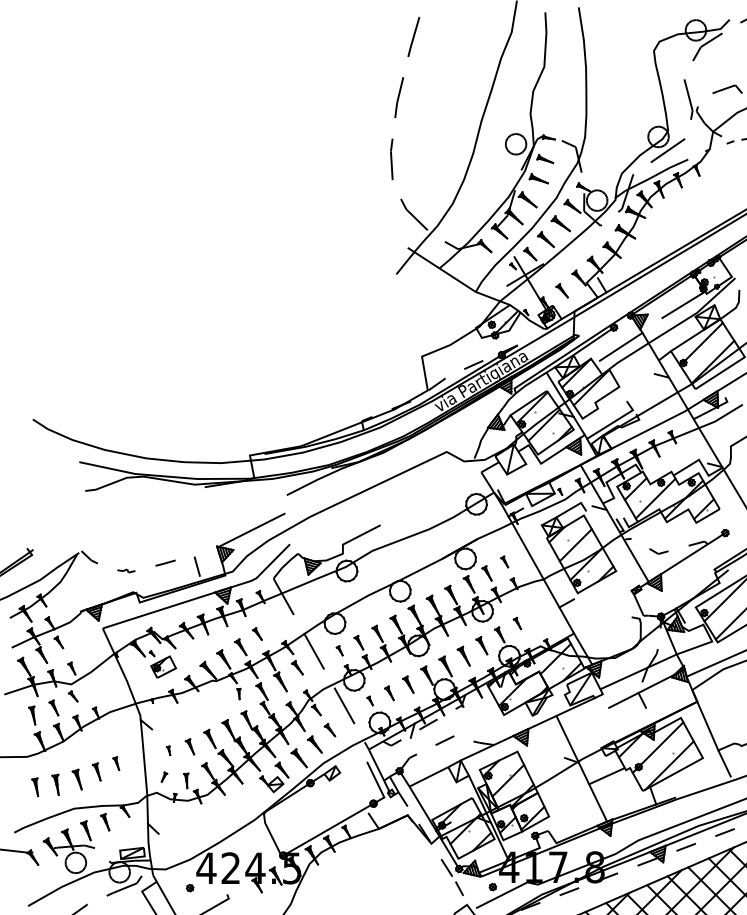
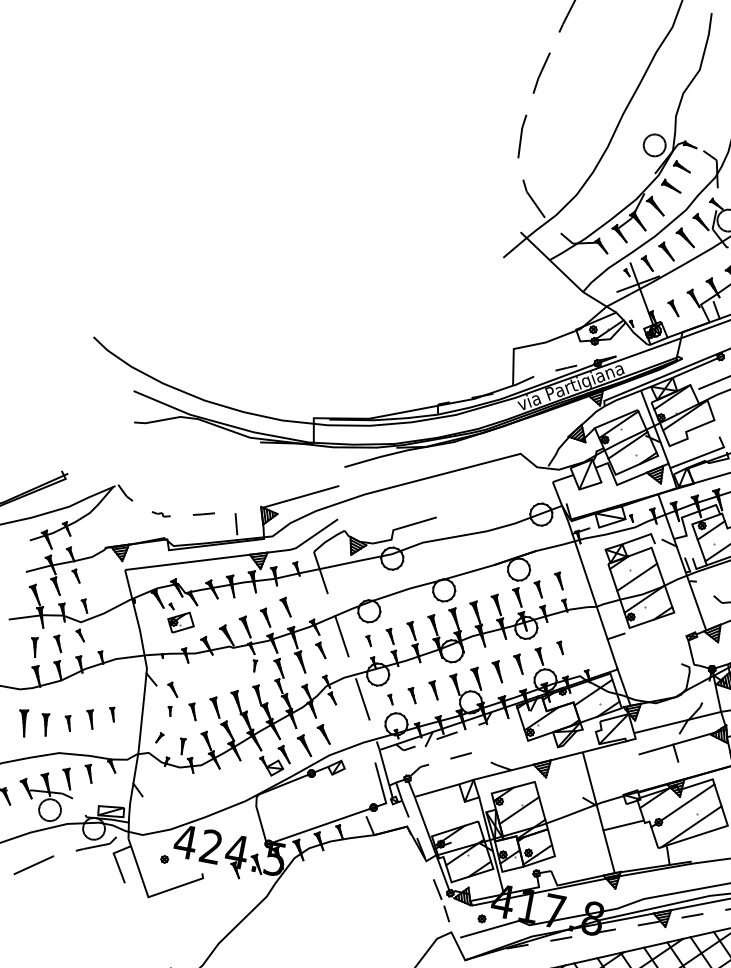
part: (504, 561) -> (559, 580), size x1.4
part: (257, 633) -> (286, 606), size x1.4
part: (329, 730) -> (172, 689), moved
part: (76, 779) -> (67, 722), size x0.7
part: (35, 787) -> (22, 723), size x1.4

